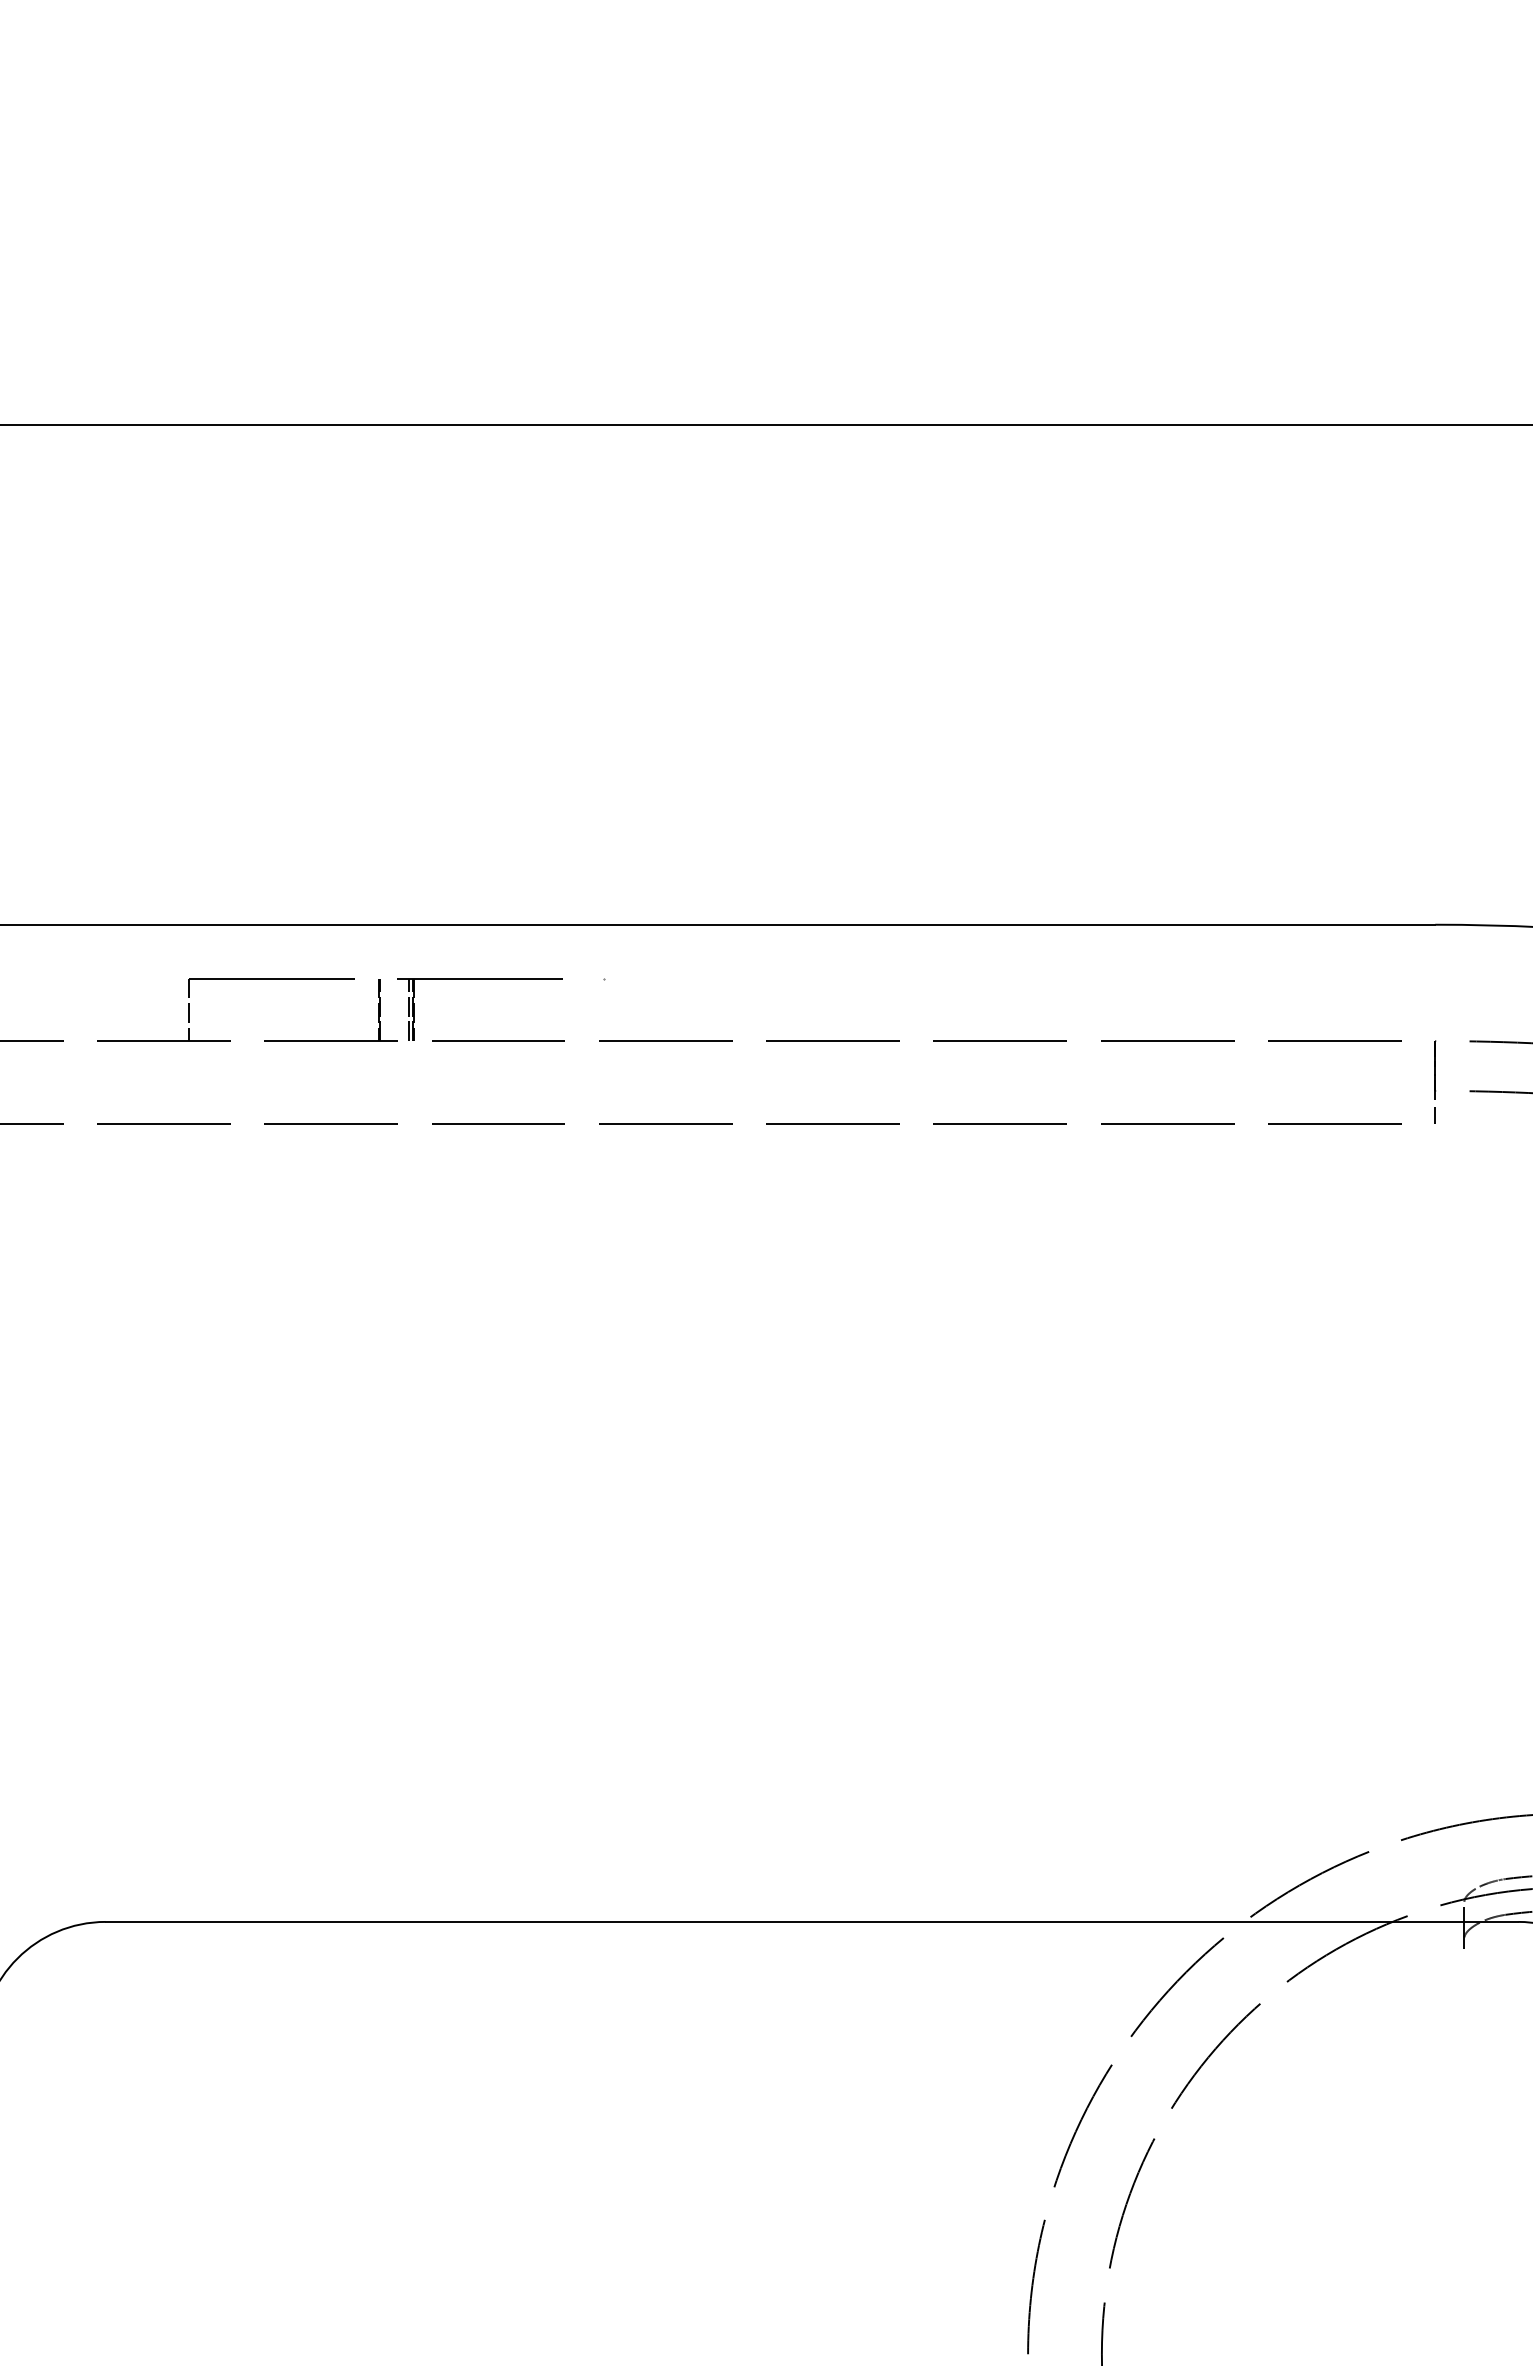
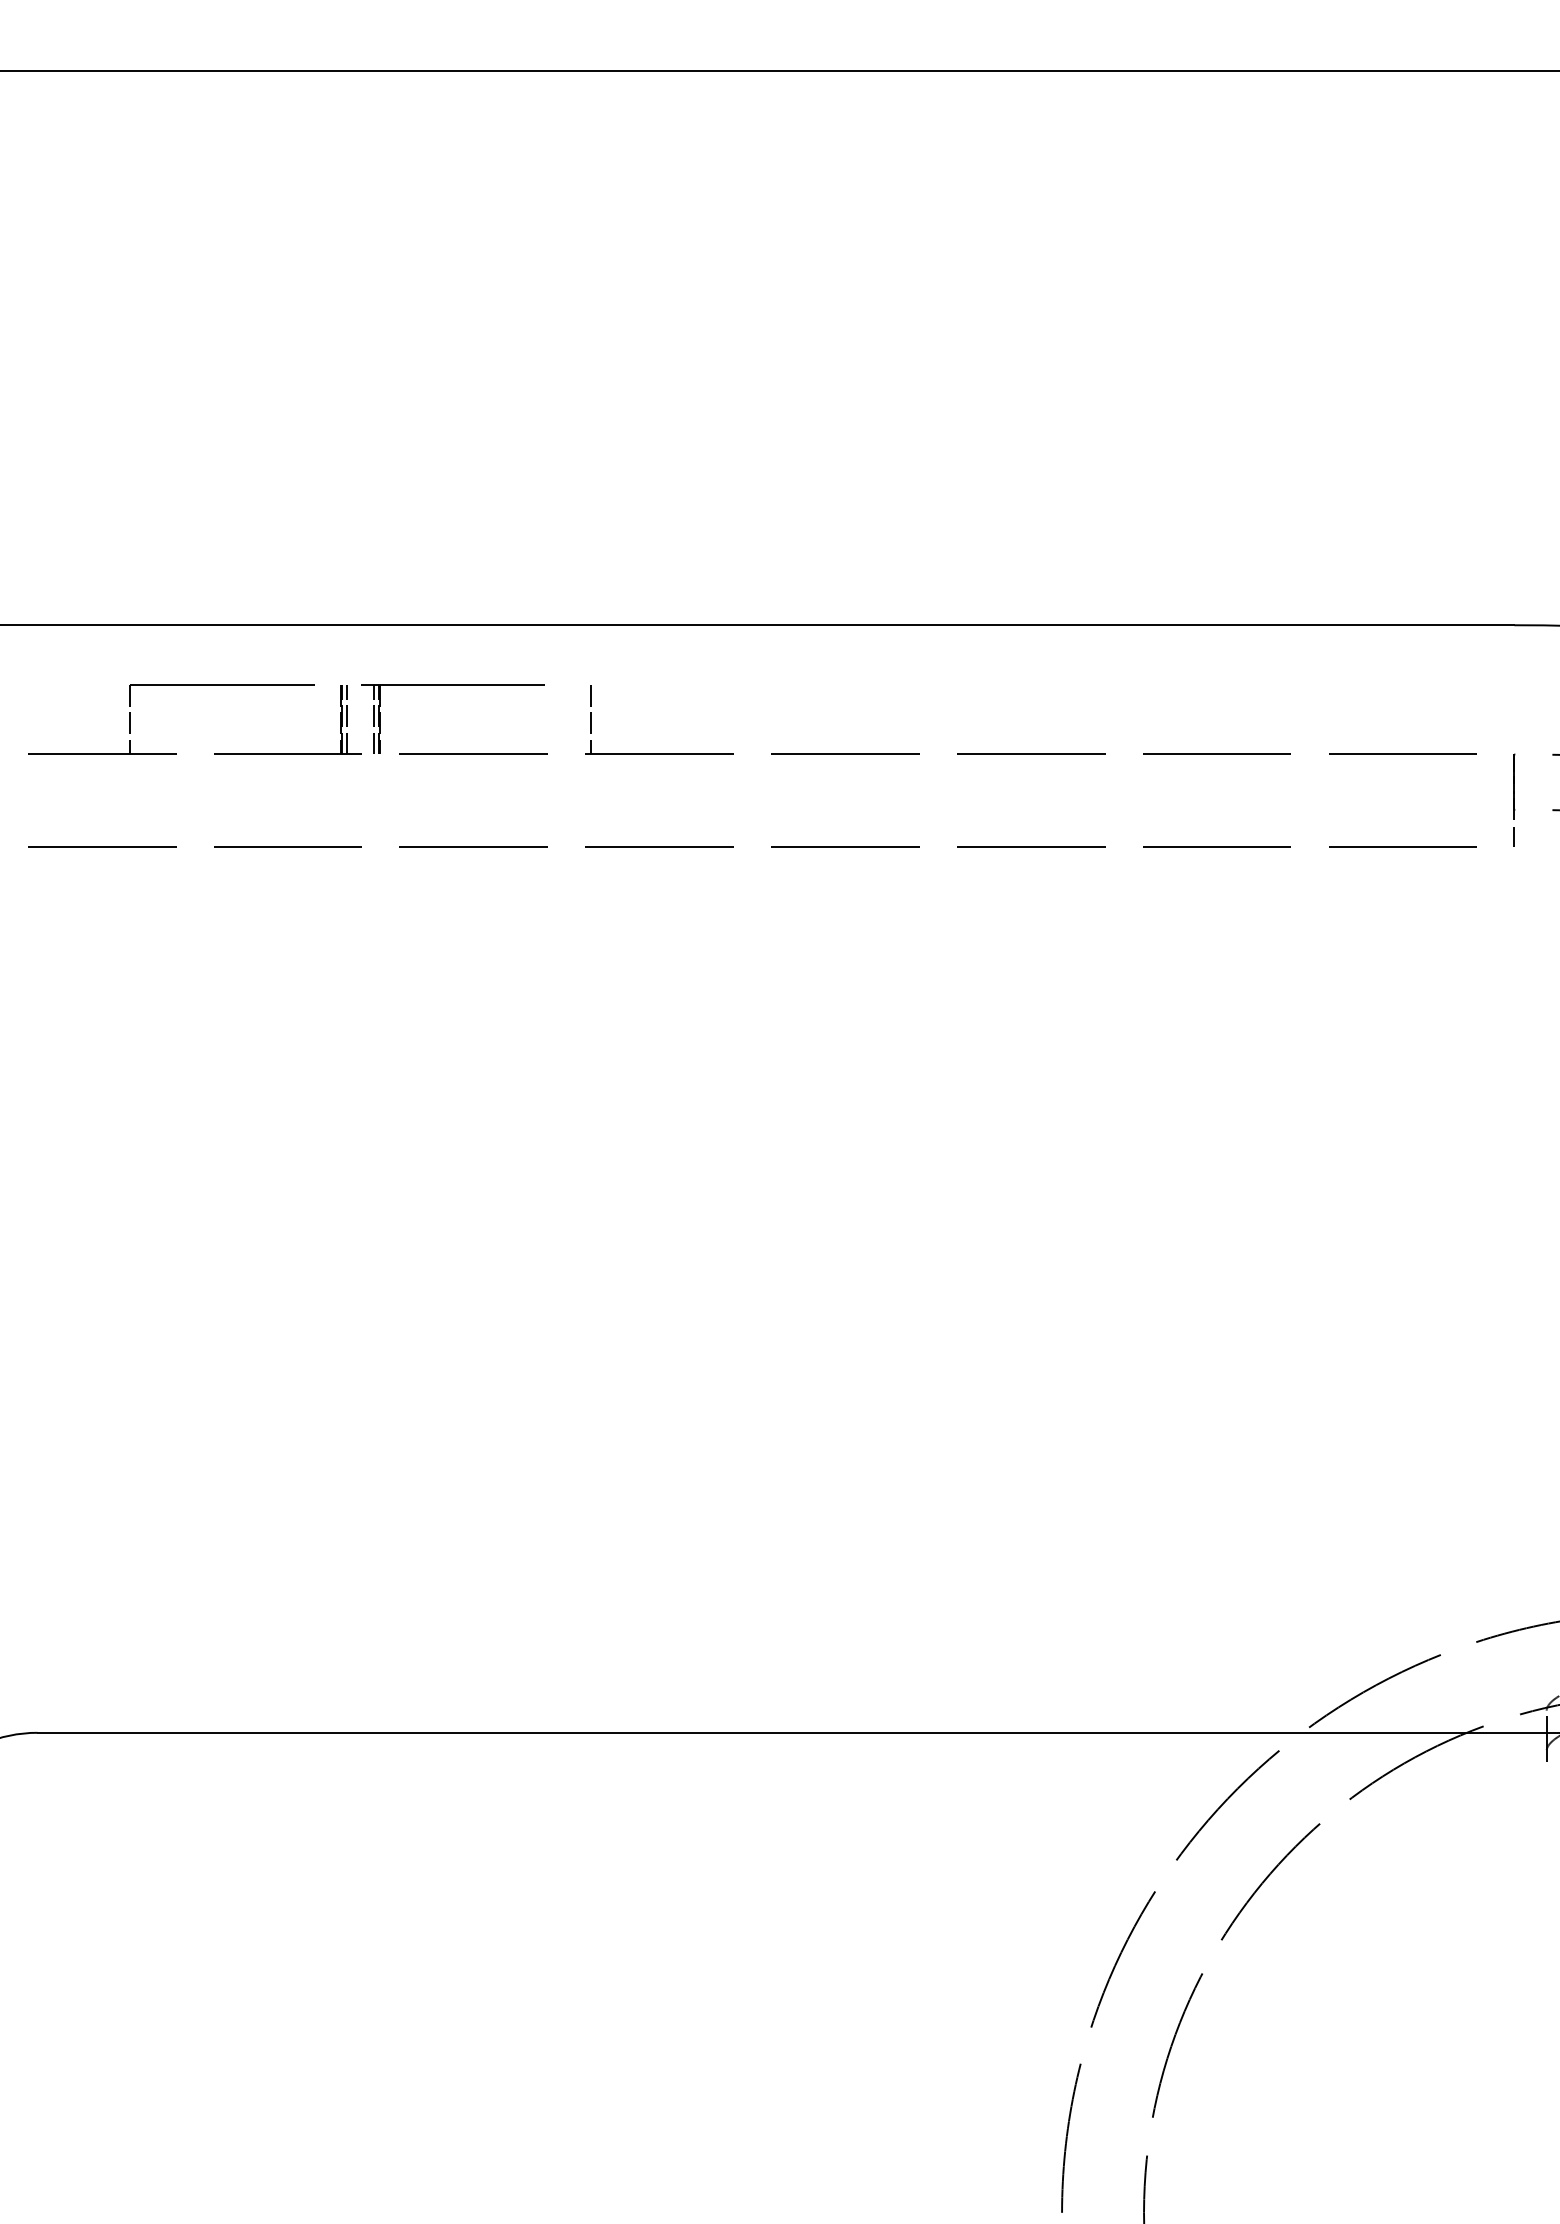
line: (384, 1009) -> (347, 719), added
line: (604, 1009) -> (591, 719), added

